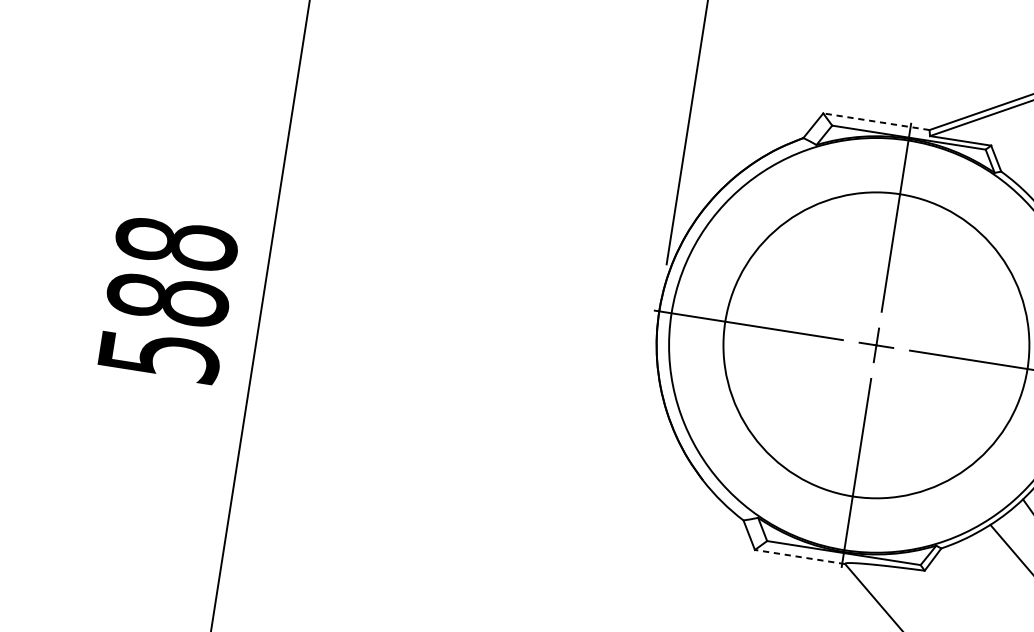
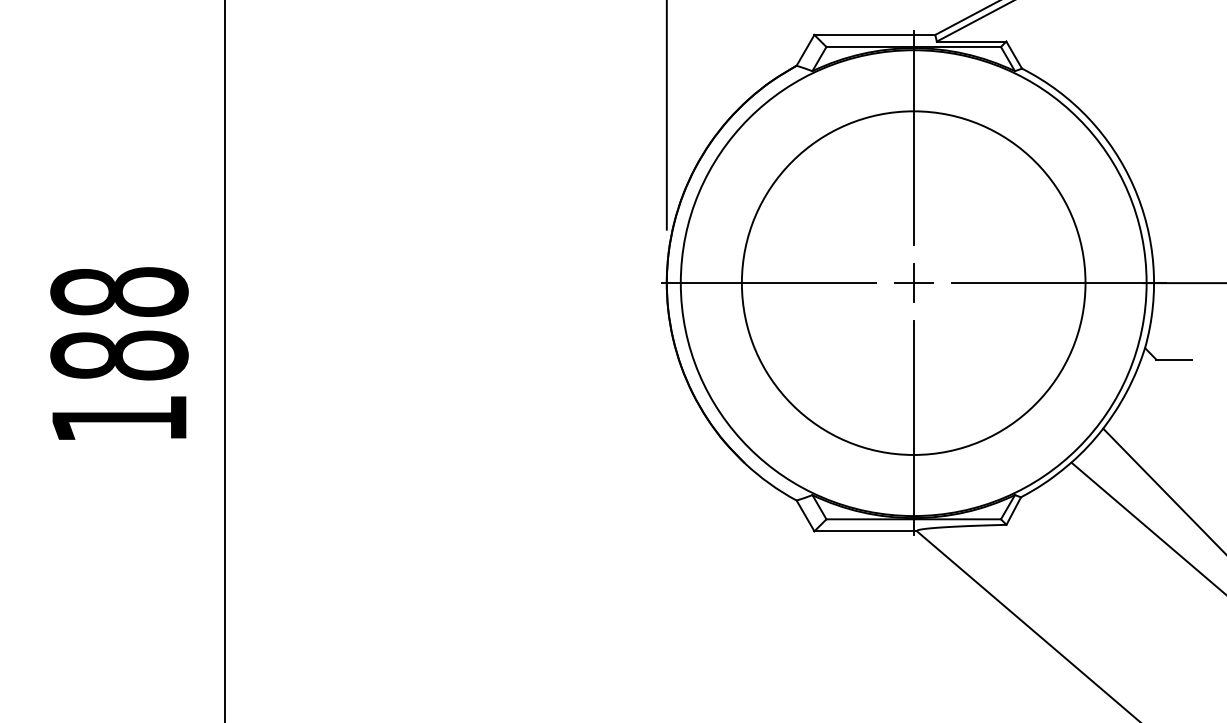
line: (876, 121) -> (874, 34), dashed -> solid
text: (160, 356) -> (120, 419), 588 -> 188
line: (799, 557) -> (865, 531), dashed -> solid

